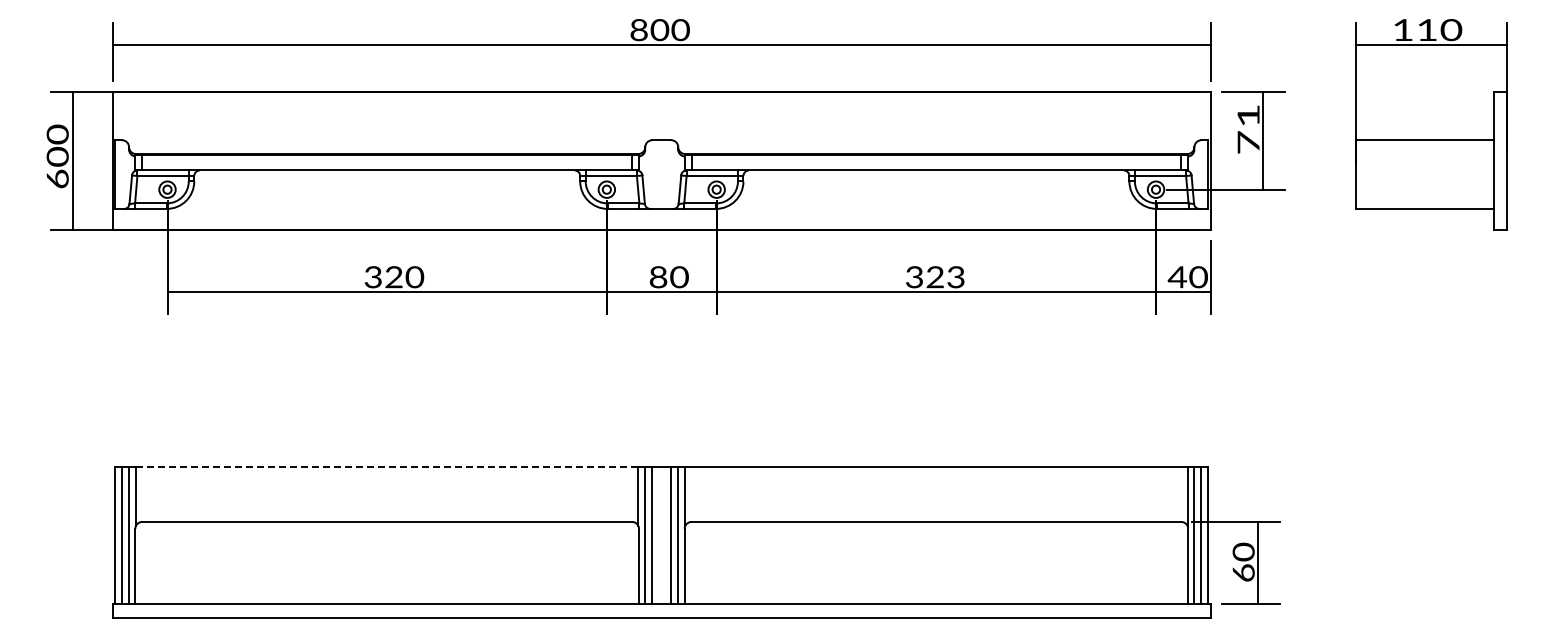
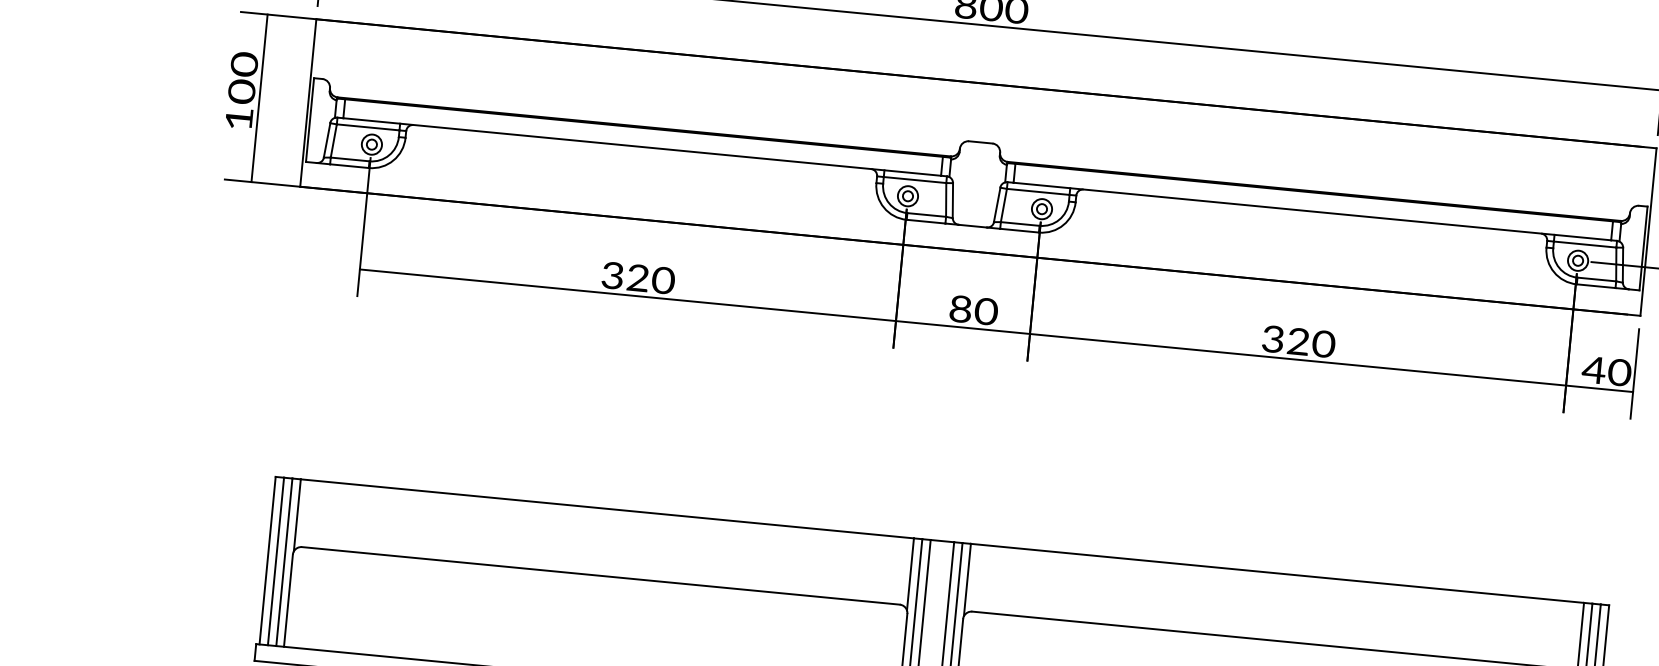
text: (57, 178) -> (239, 118), 600 -> 100
text: (955, 277) -> (1323, 344), 323 -> 320
line: (386, 467) -> (606, 509), dashed -> solid

